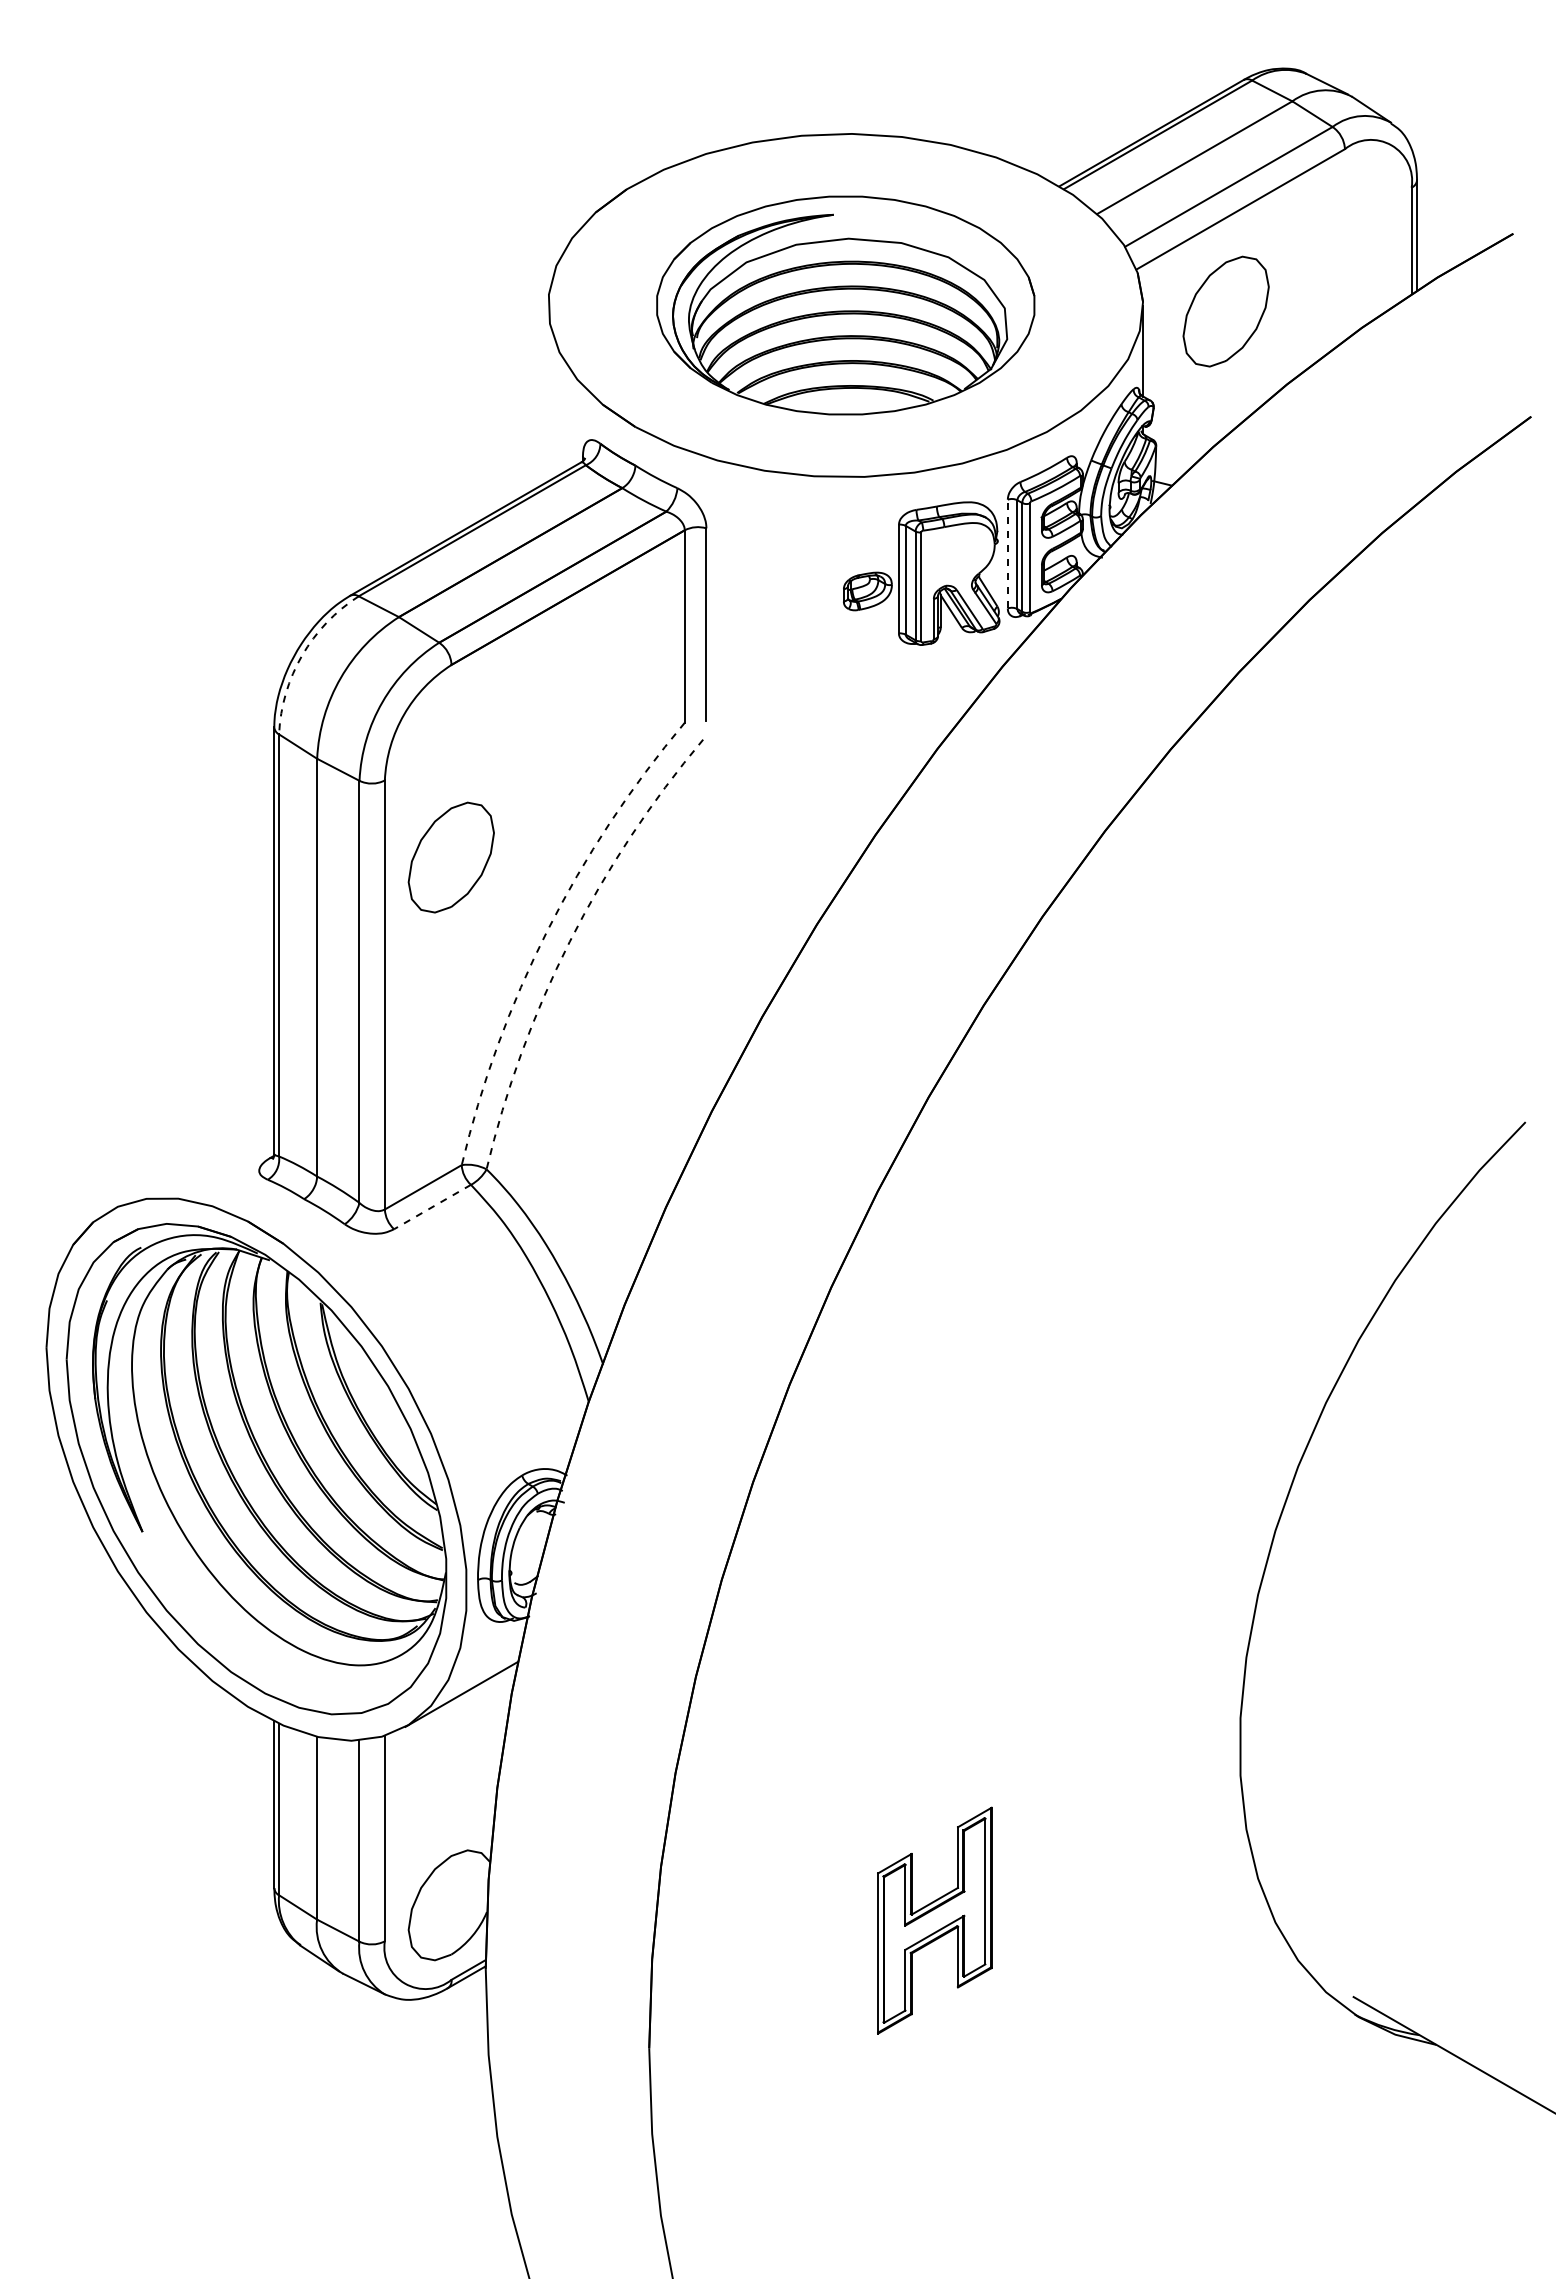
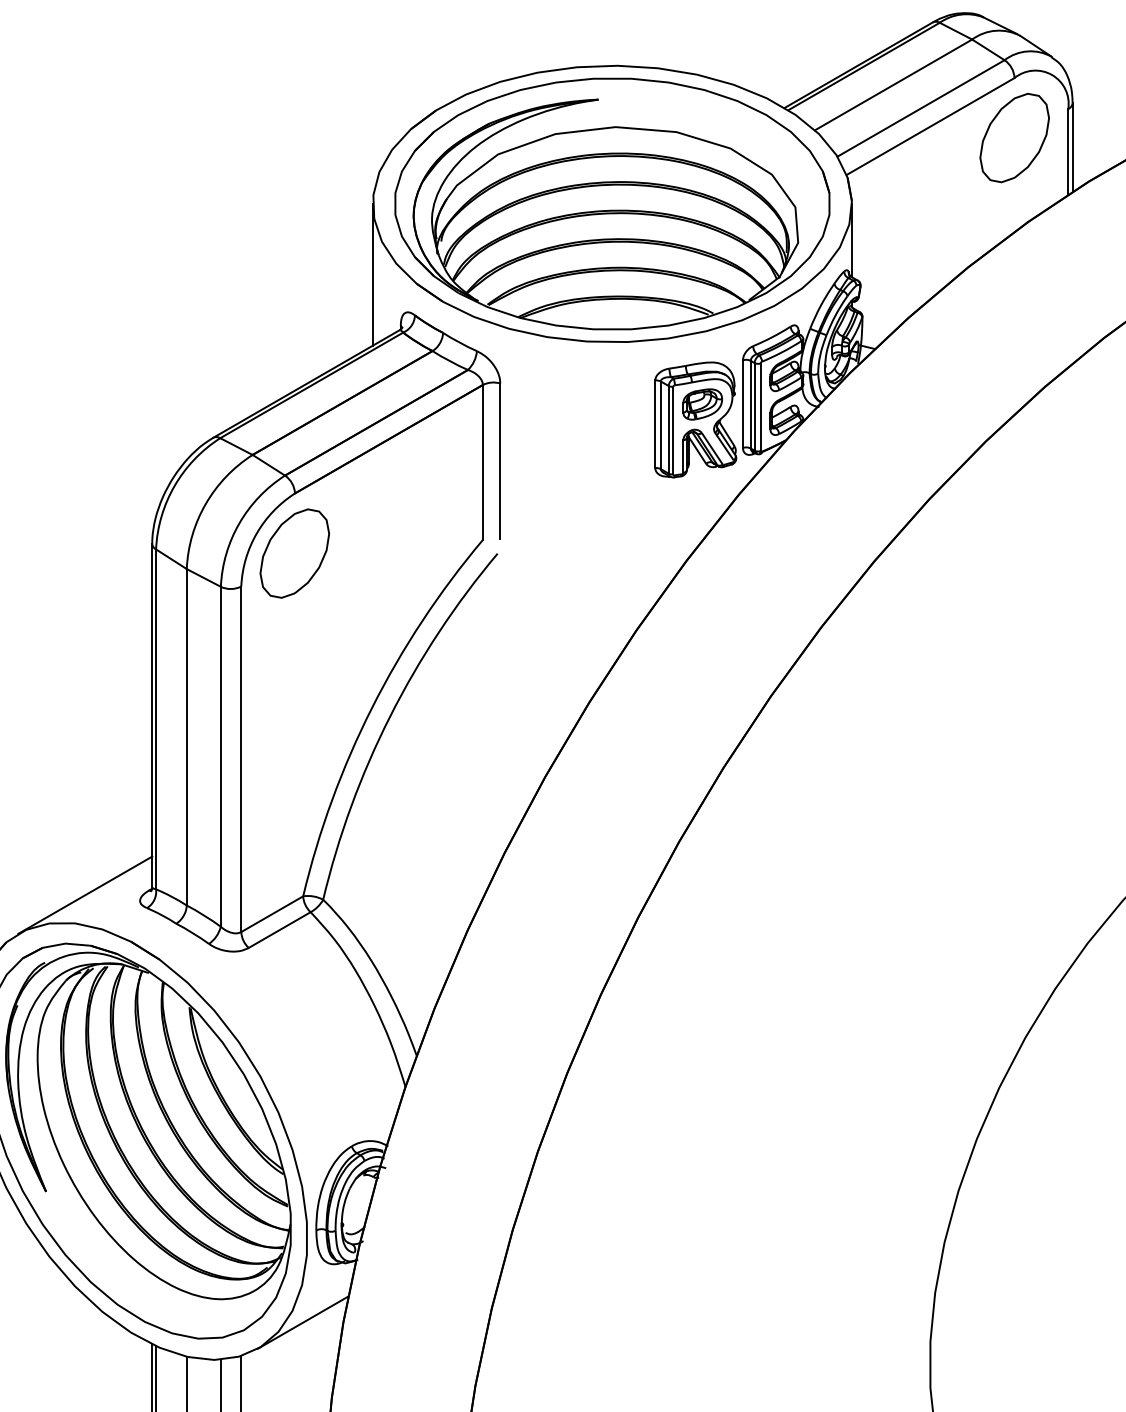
part: (845, 305) -> (612, 203), size x1.43
part: (1225, 311) -> (1014, 137), moved
line: (548, 393) -> (373, 274), added
line: (1007, 553) -> (742, 403), dashed -> solid
part: (867, 591) -> (702, 404), moved
arc: (302, 655) -> (174, 485), dashed -> solid
part: (450, 857) -> (294, 553), moved
arc: (547, 930) -> (372, 707), dashed -> solid
arc: (569, 941) -> (389, 716), dashed -> solid
line: (191, 1163) -> (85, 895), added
line: (432, 1207) -> (279, 930), dashed -> solid

